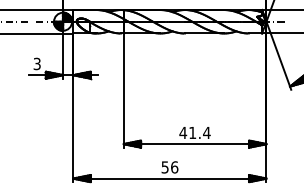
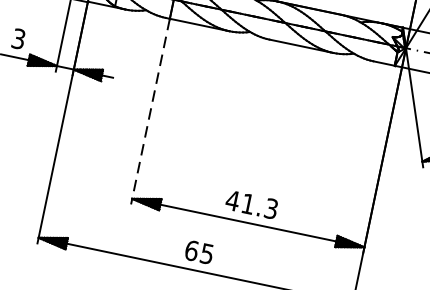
line: (123, 91) -> (149, 113), solid -> dashed
text: (206, 132) -> (270, 208), 41.4 -> 41.3
text: (169, 167) -> (198, 252), 56 -> 65

